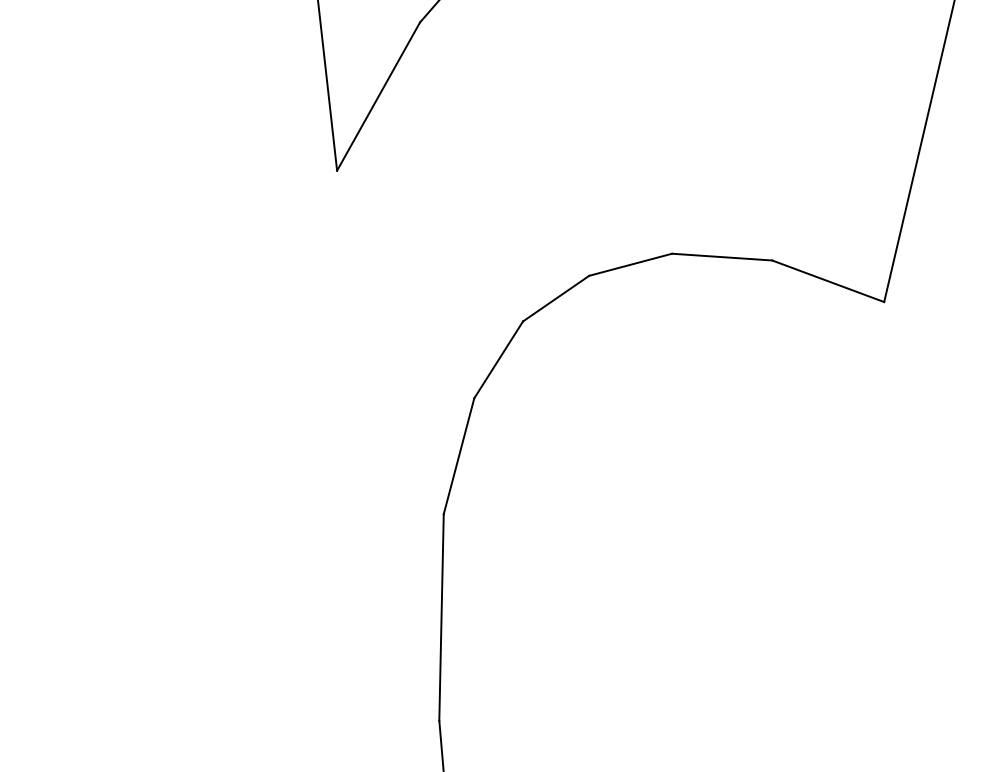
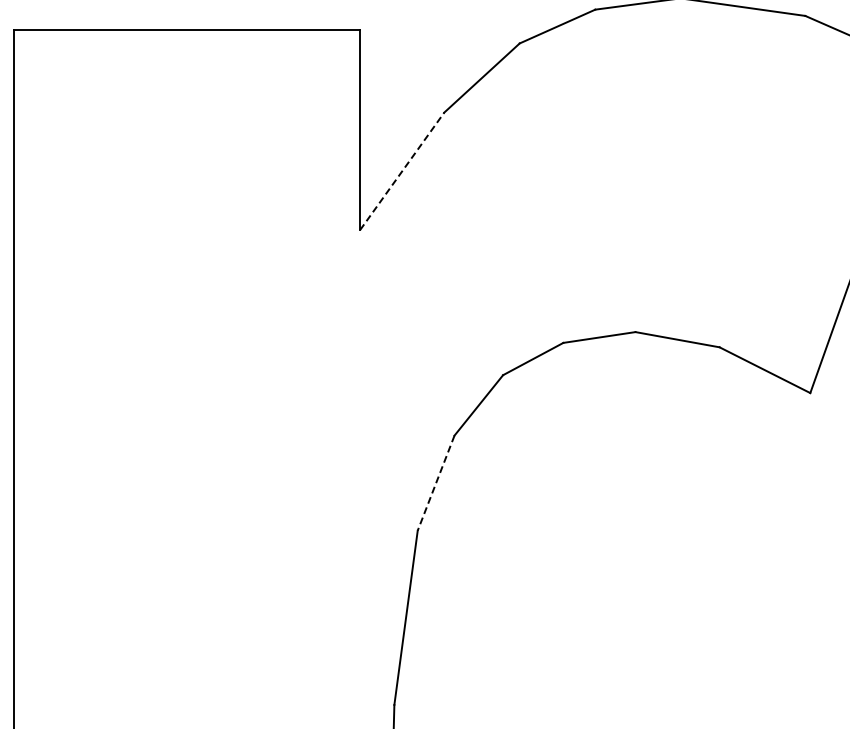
line: (378, 95) -> (402, 170), solid -> dashed
line: (458, 456) -> (435, 483), solid -> dashed

